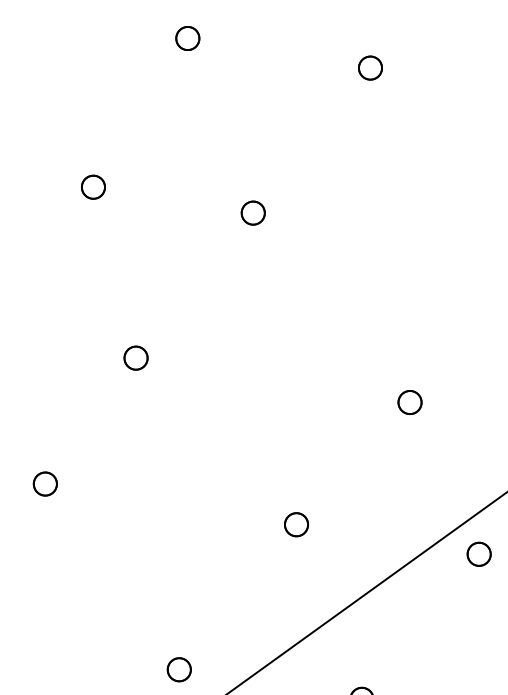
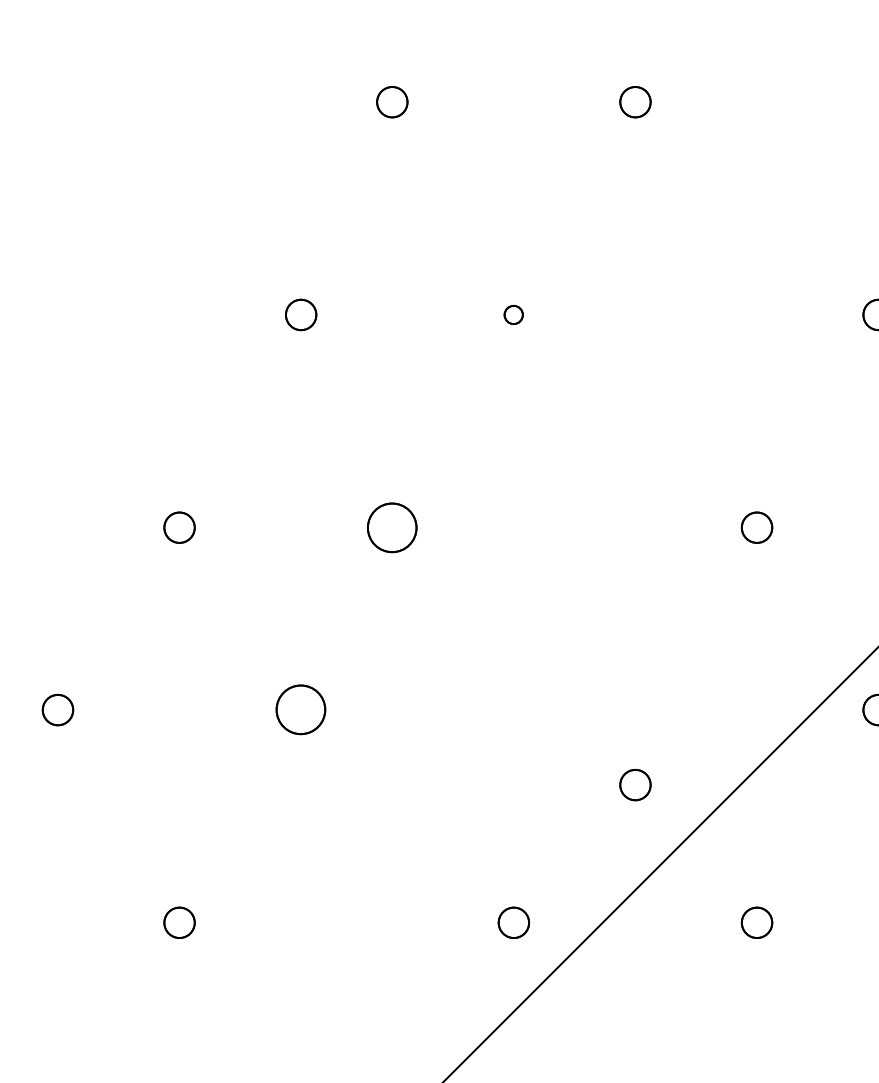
part: (253, 212) -> (513, 314), size x0.6
part: (136, 358) -> (392, 527), size x1.6
part: (45, 484) -> (301, 710), size x1.6
part: (296, 524) -> (635, 784), moved

